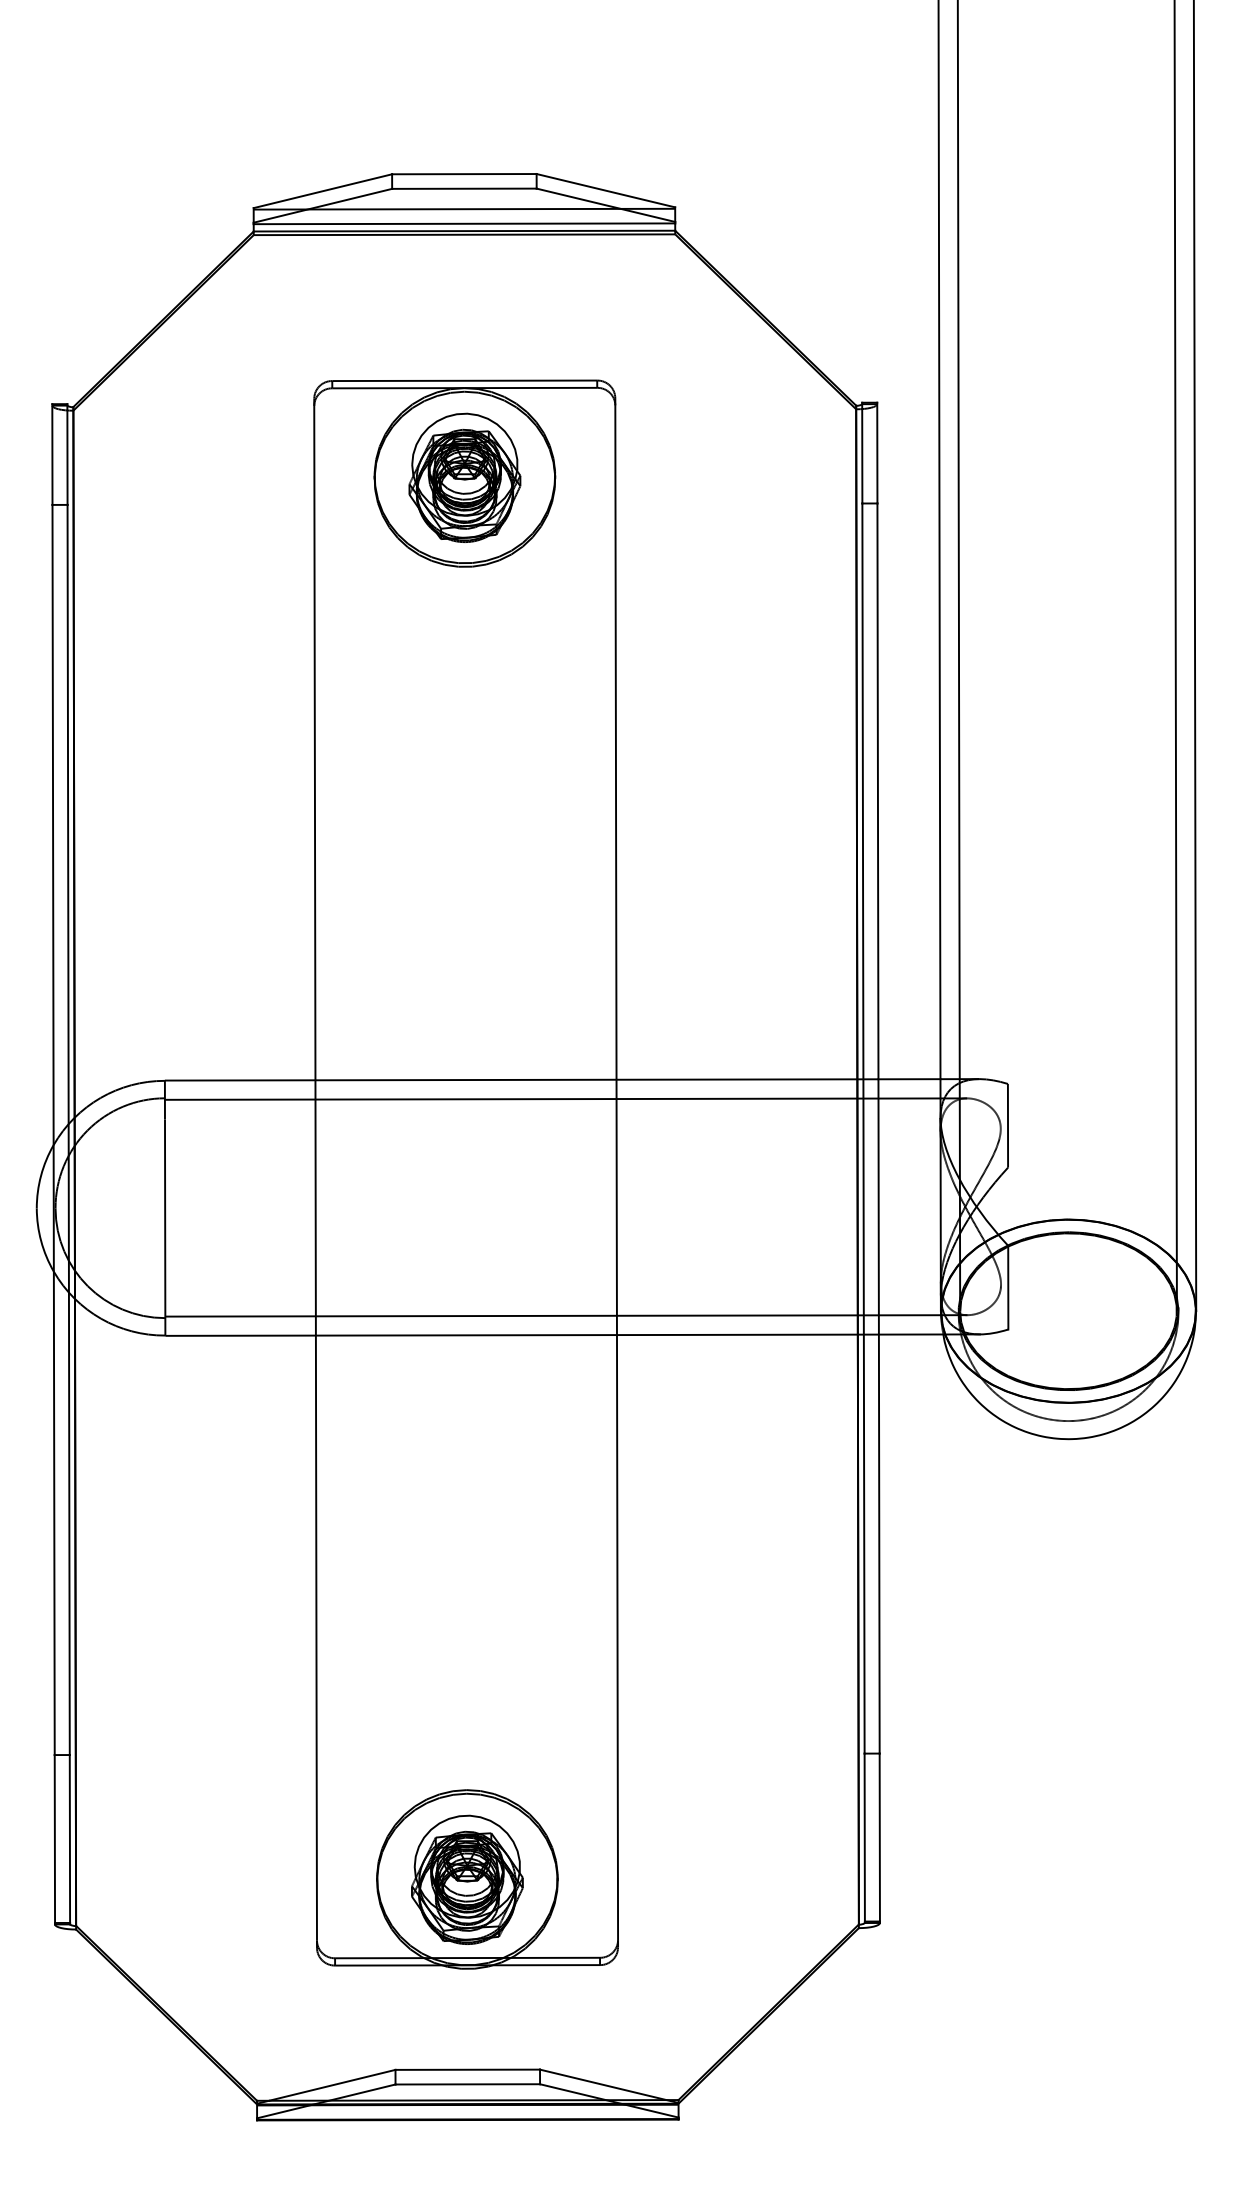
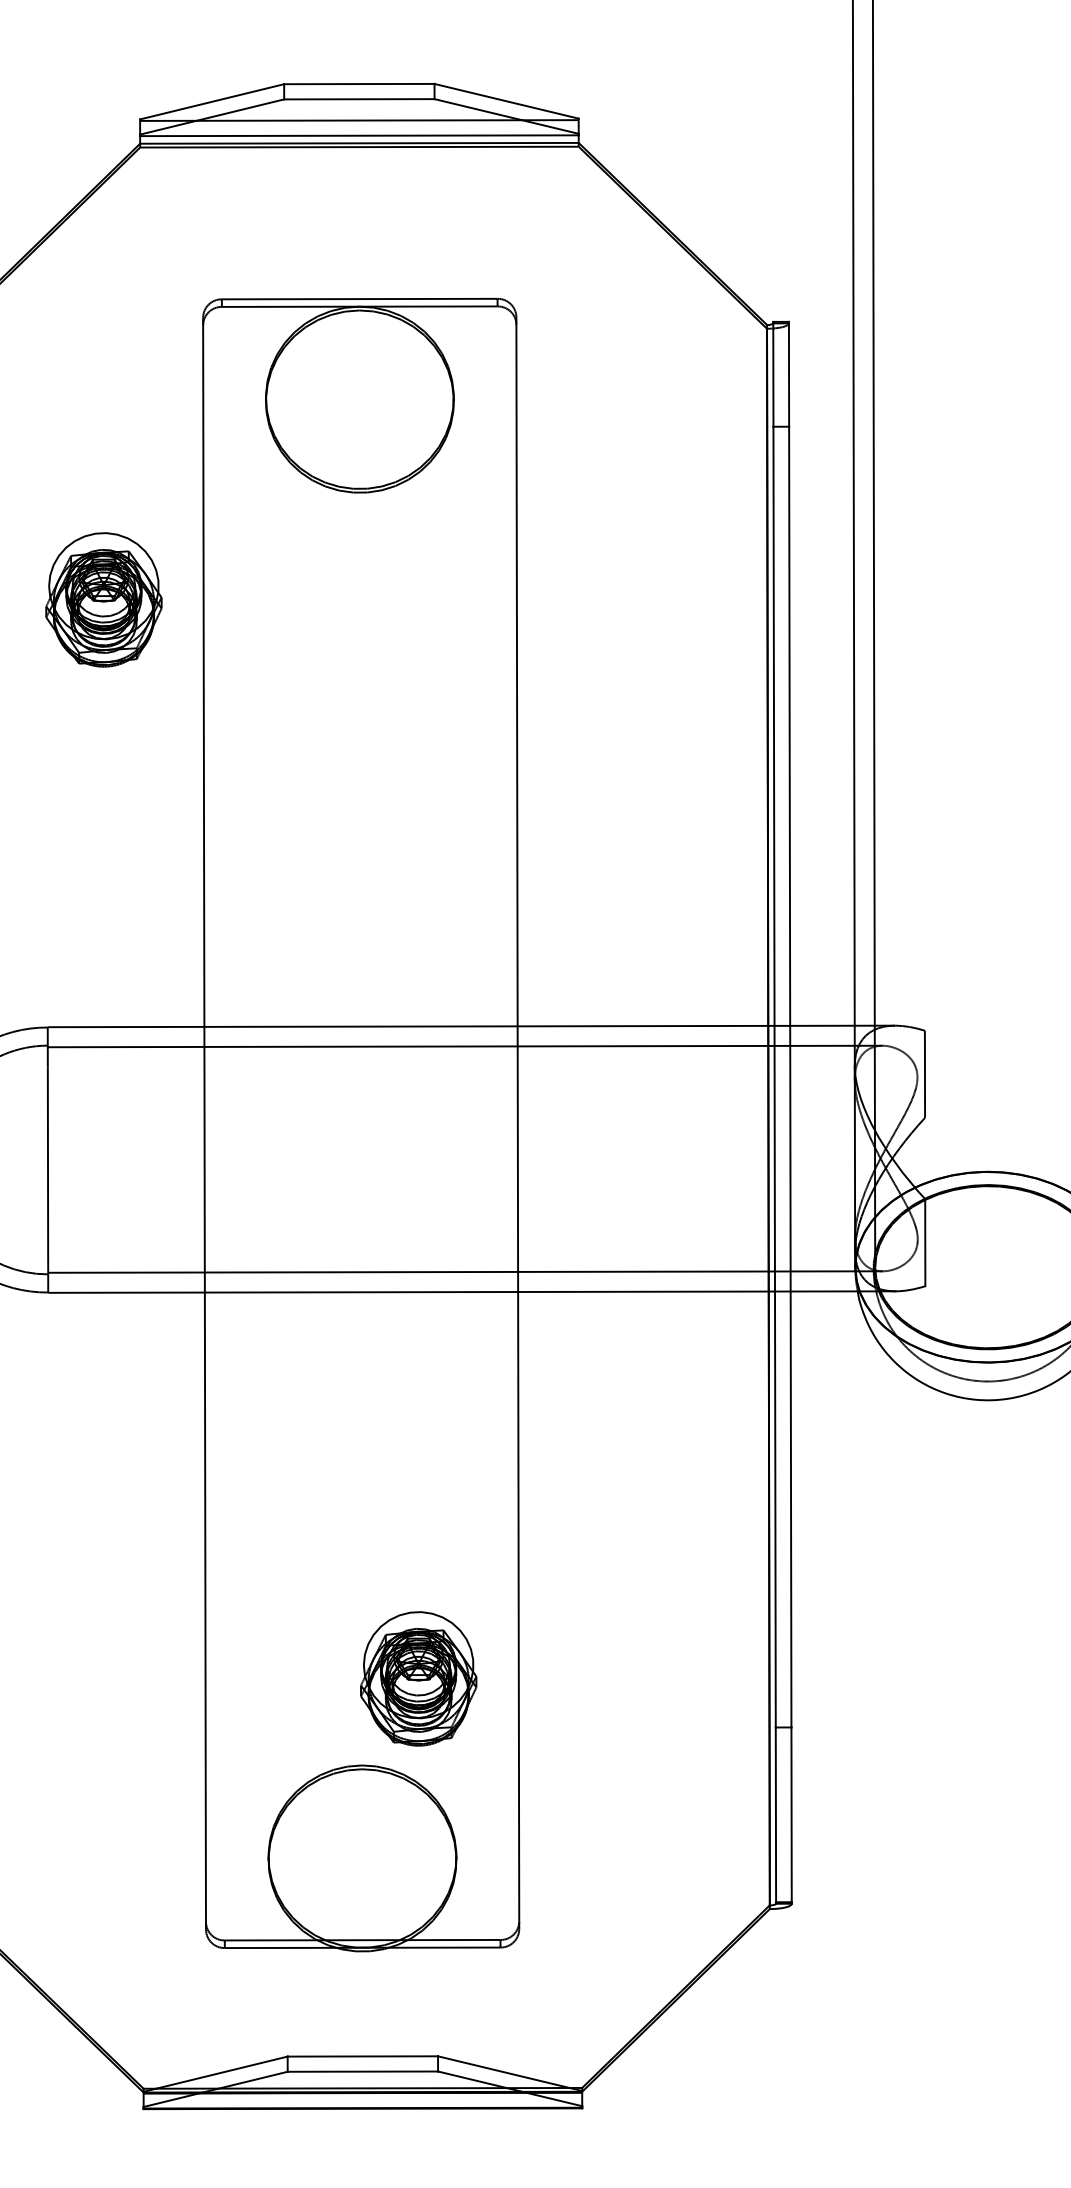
part: (464, 477) -> (103, 599), moved
part: (467, 1879) -> (418, 1678), moved

